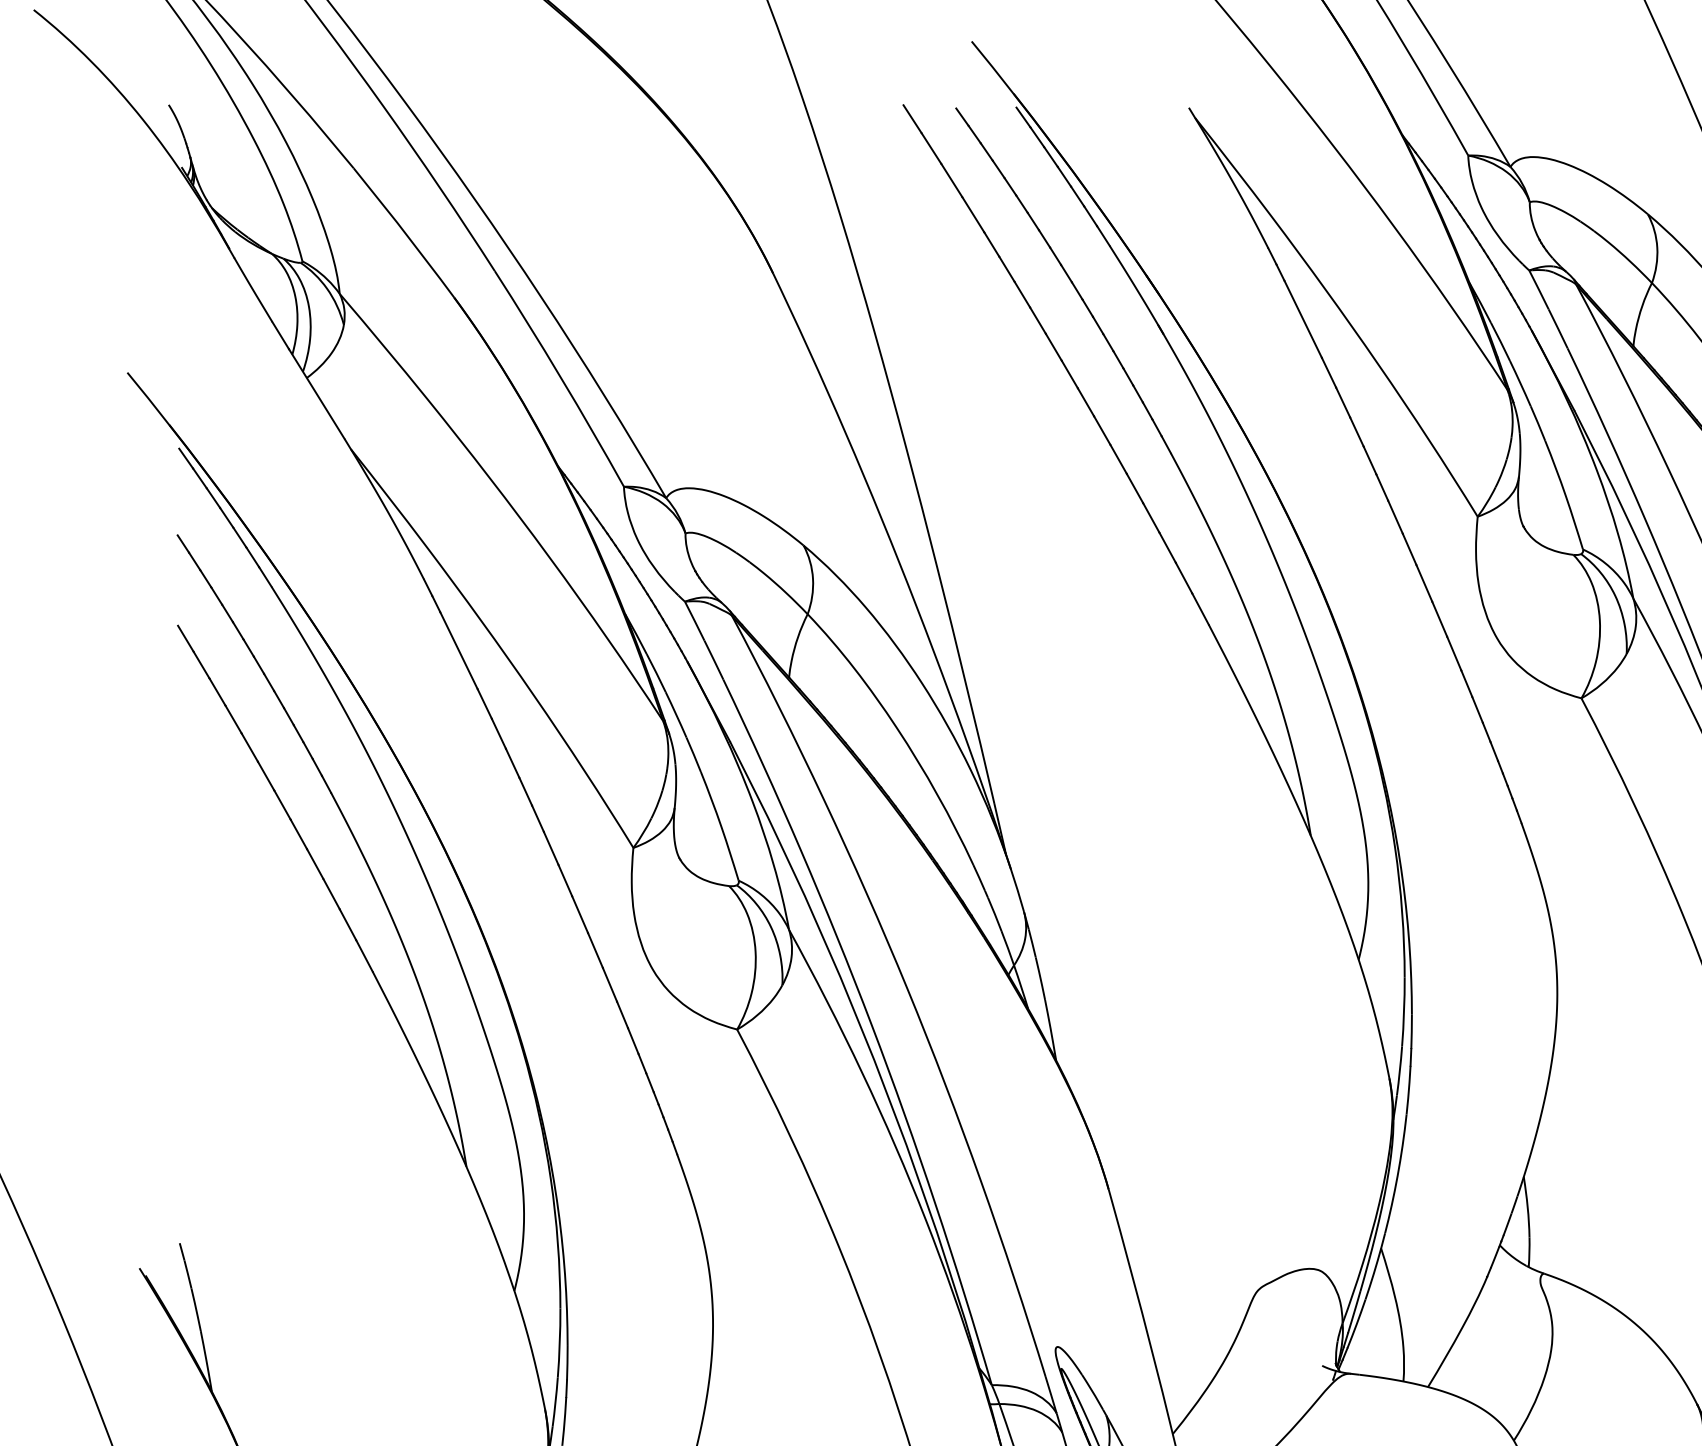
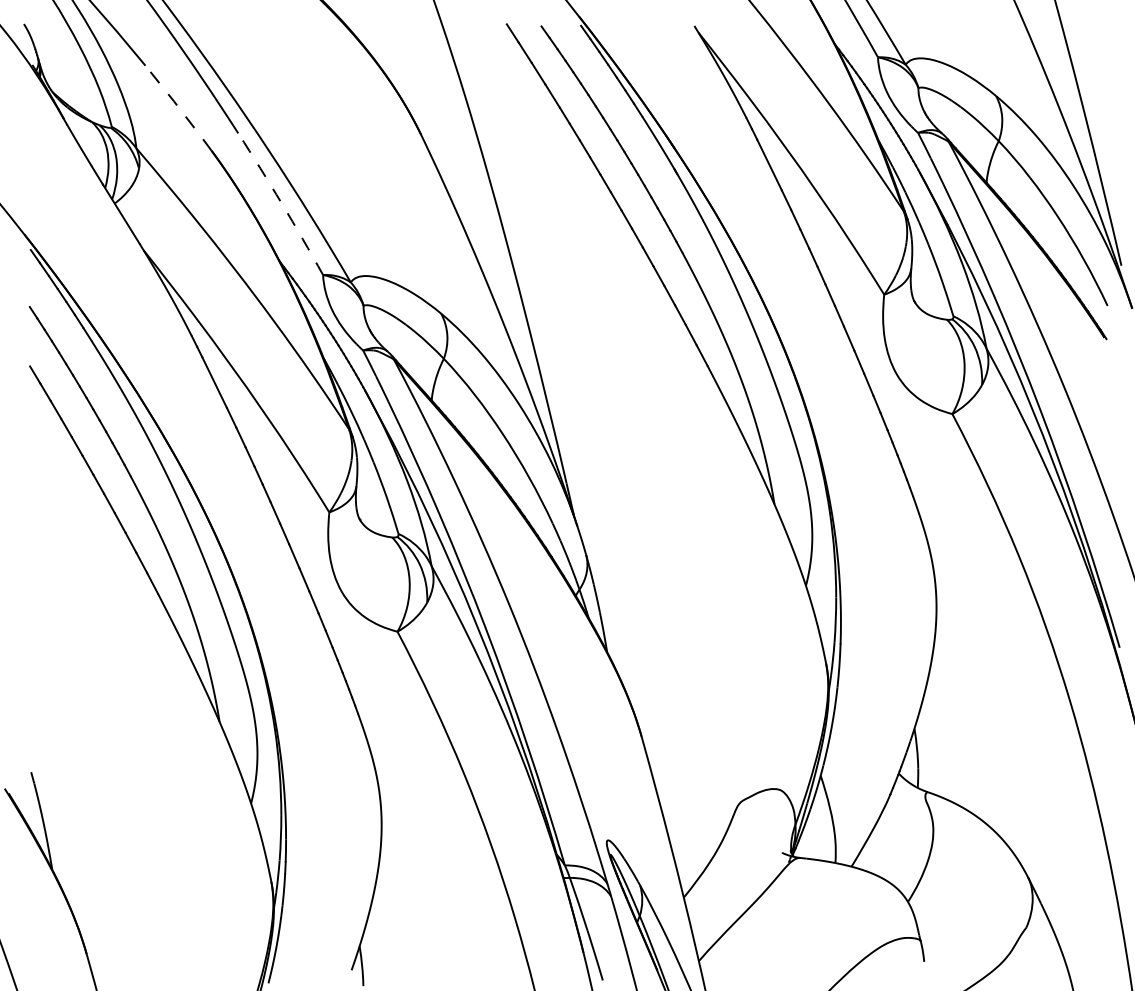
line: (403, 231) -> (178, 107), solid -> dashed
arc: (560, 377) -> (281, 203), solid -> dashed

